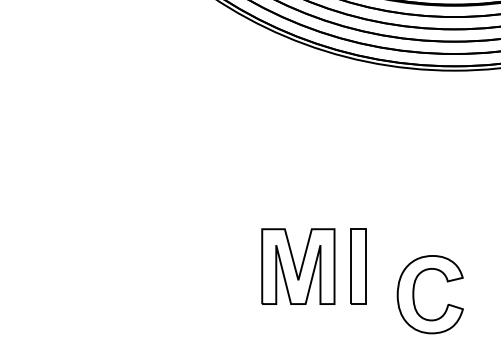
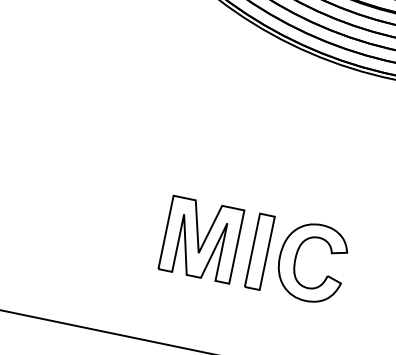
part: (414, 294) -> (296, 259), moved

